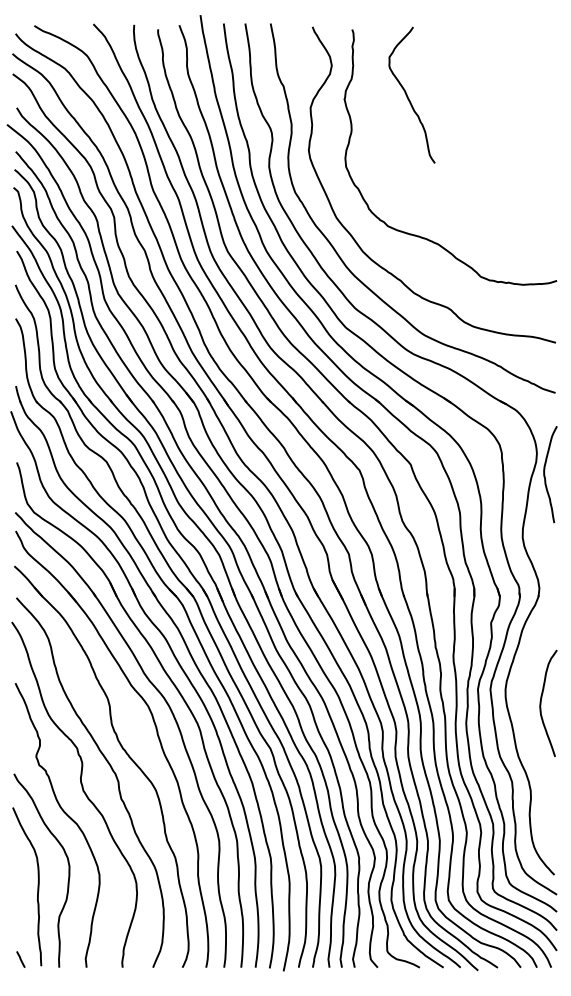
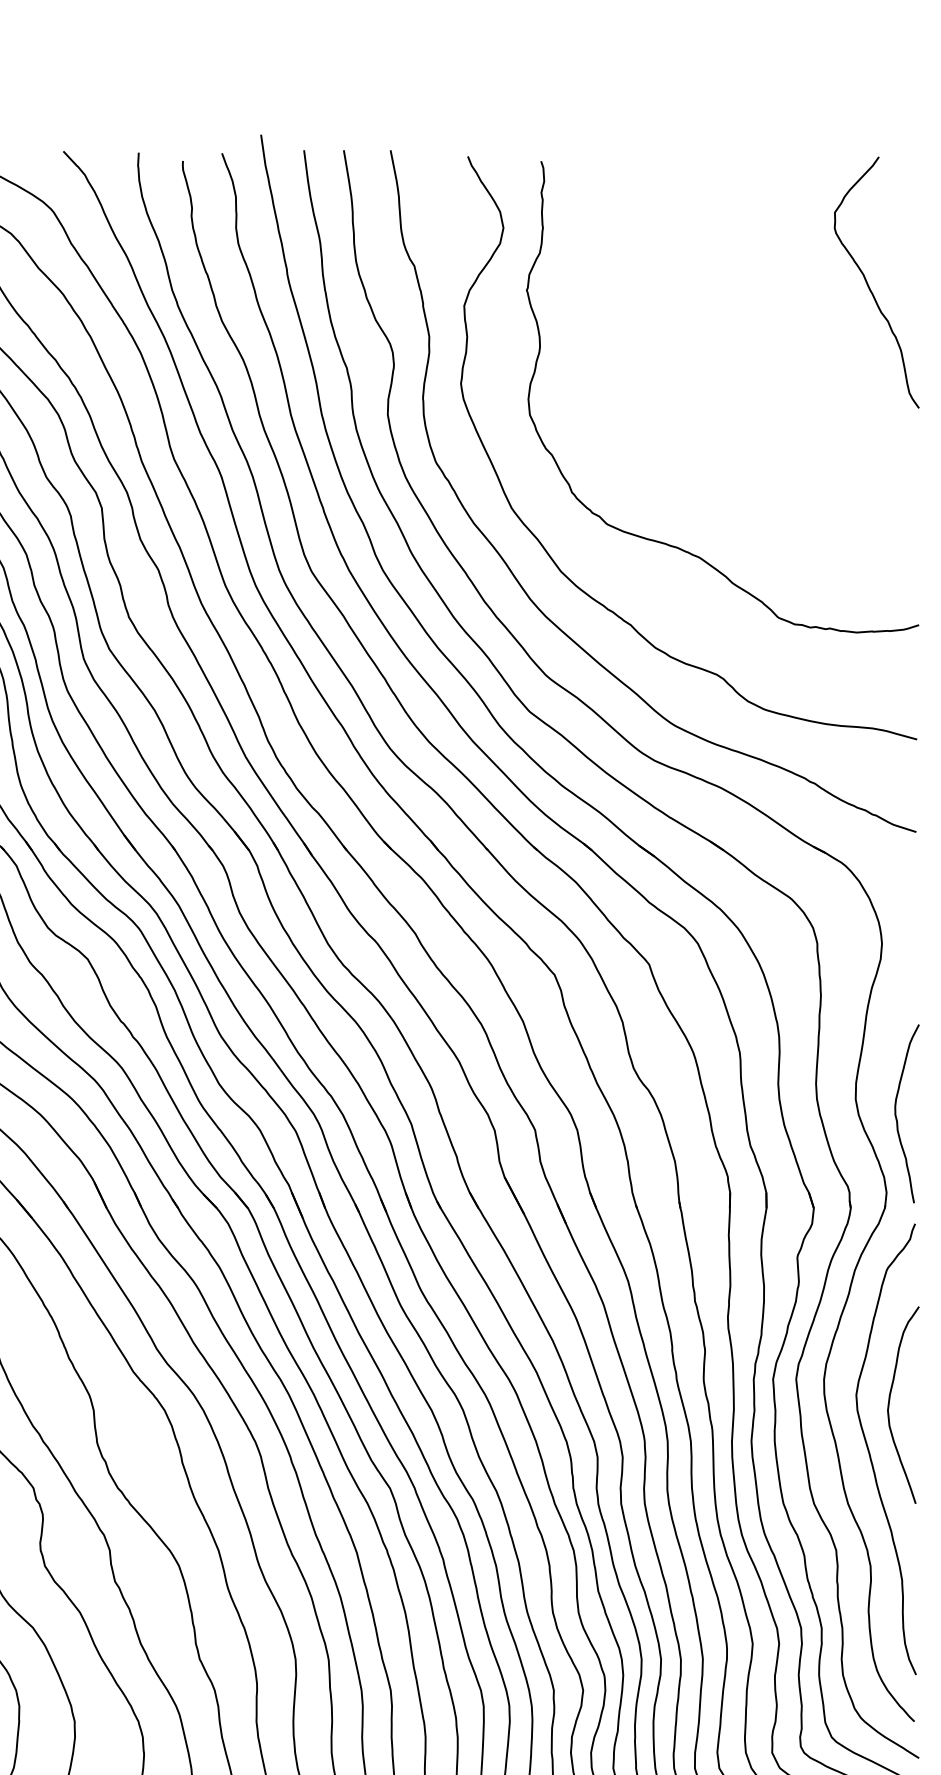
curve: (408, 96) -> (870, 284), moved
curve: (545, 474) -> (897, 1113), moved
curve: (531, 730) -> (871, 1455), added

